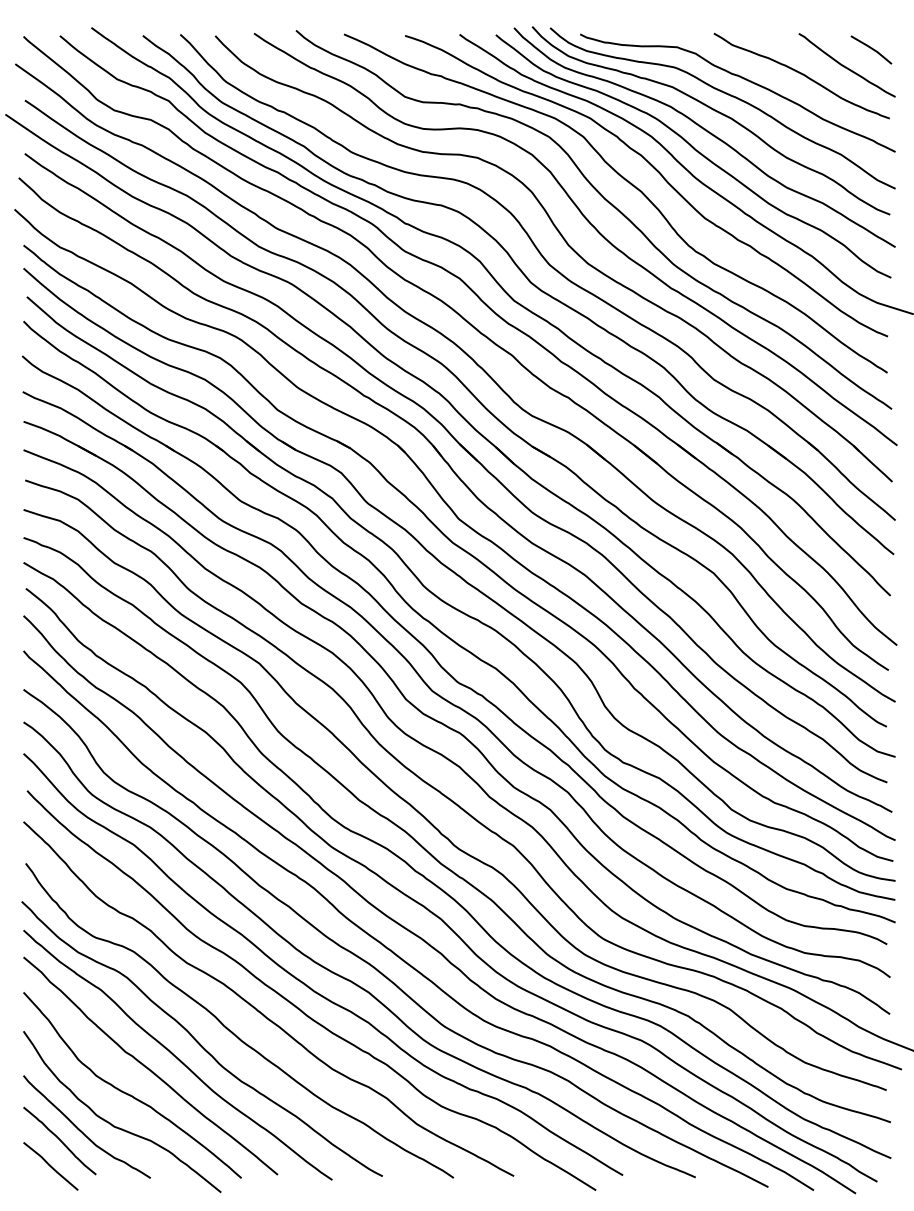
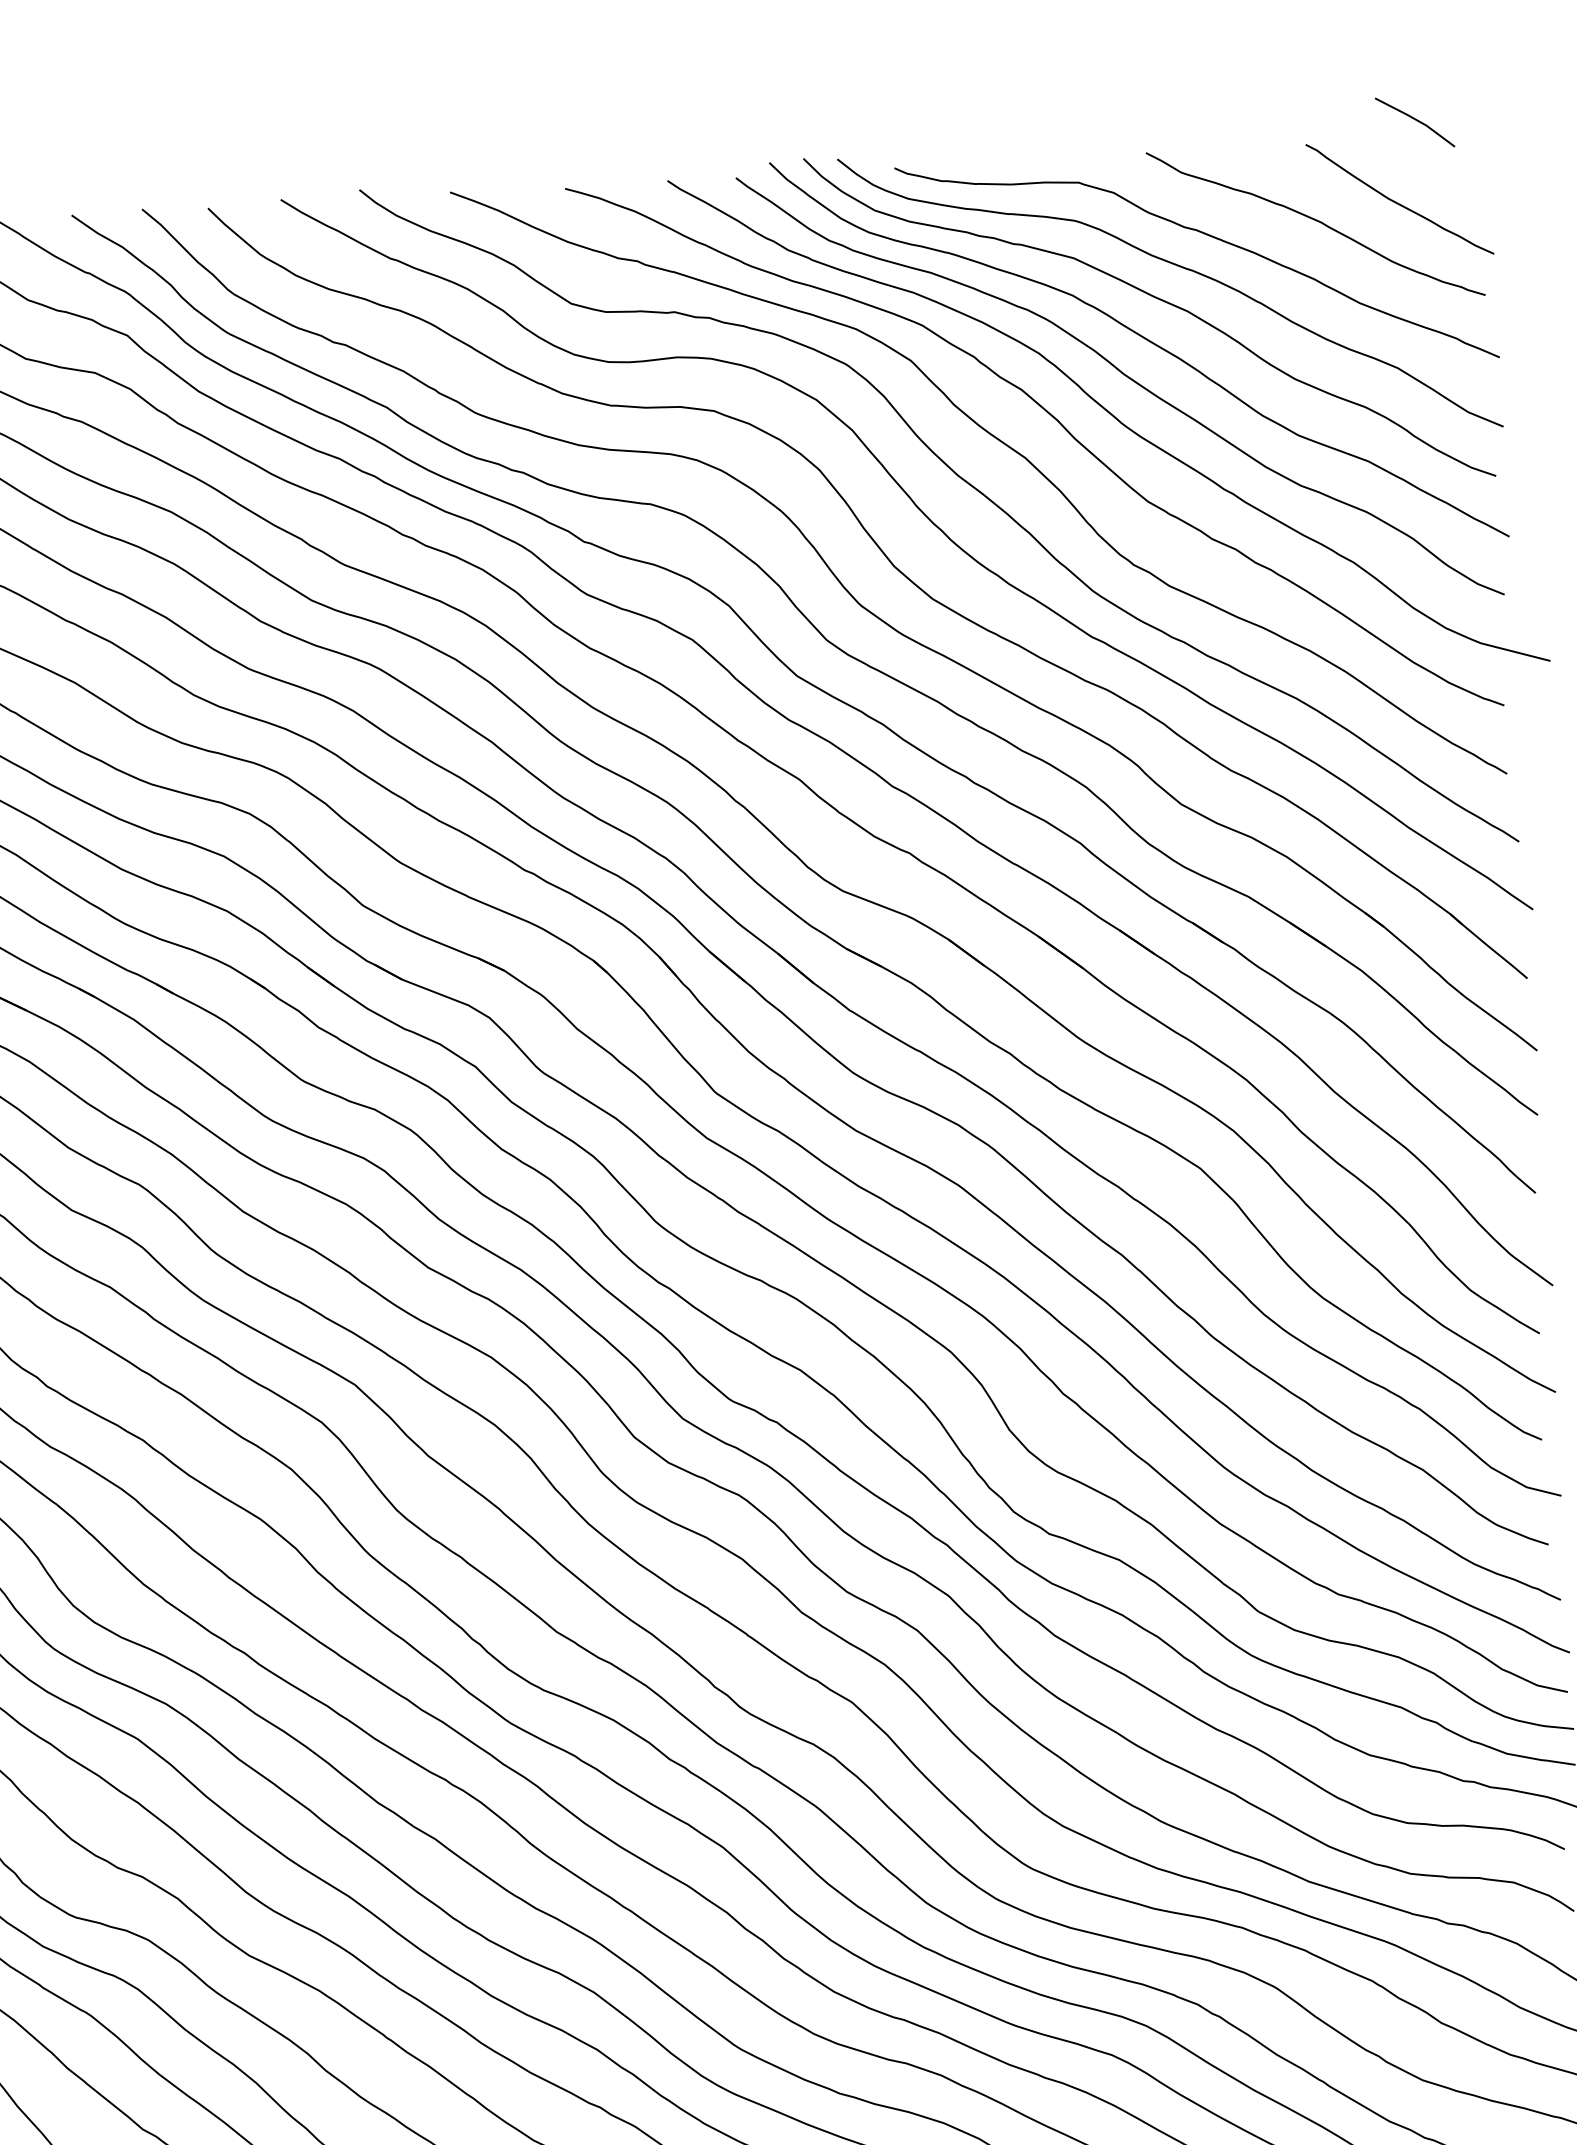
line: (871, 49) -> (1415, 121), moved

